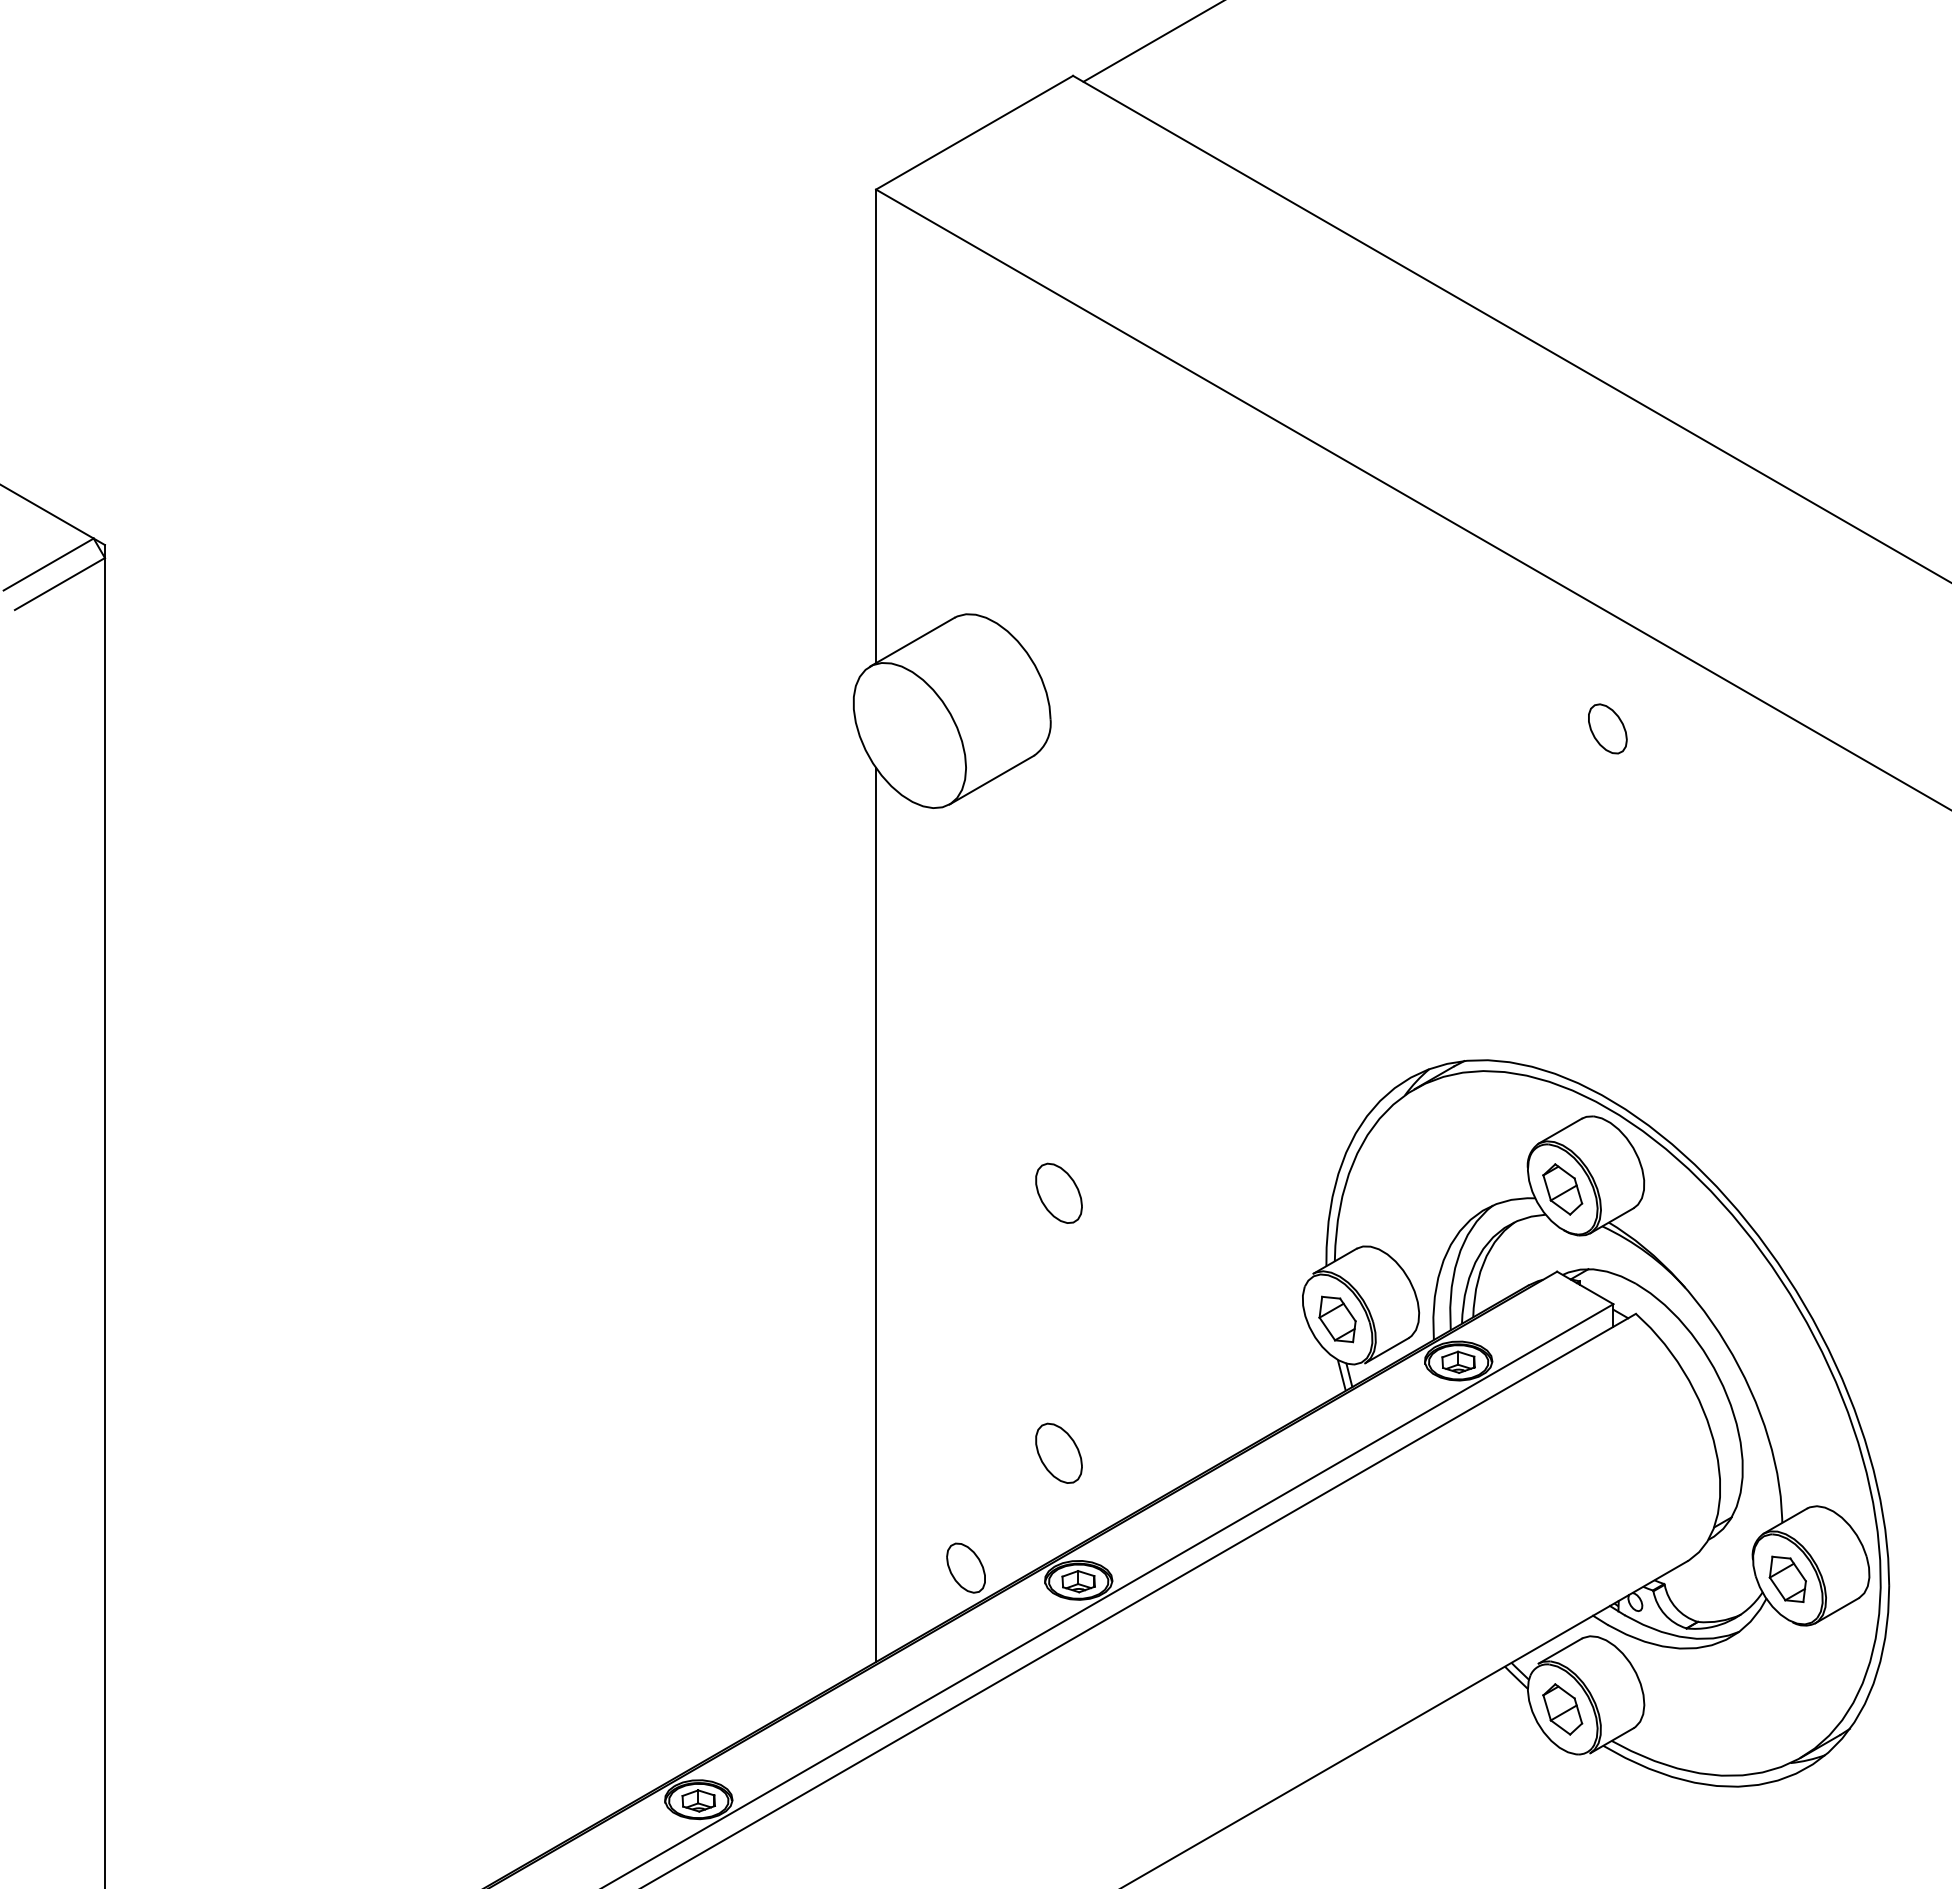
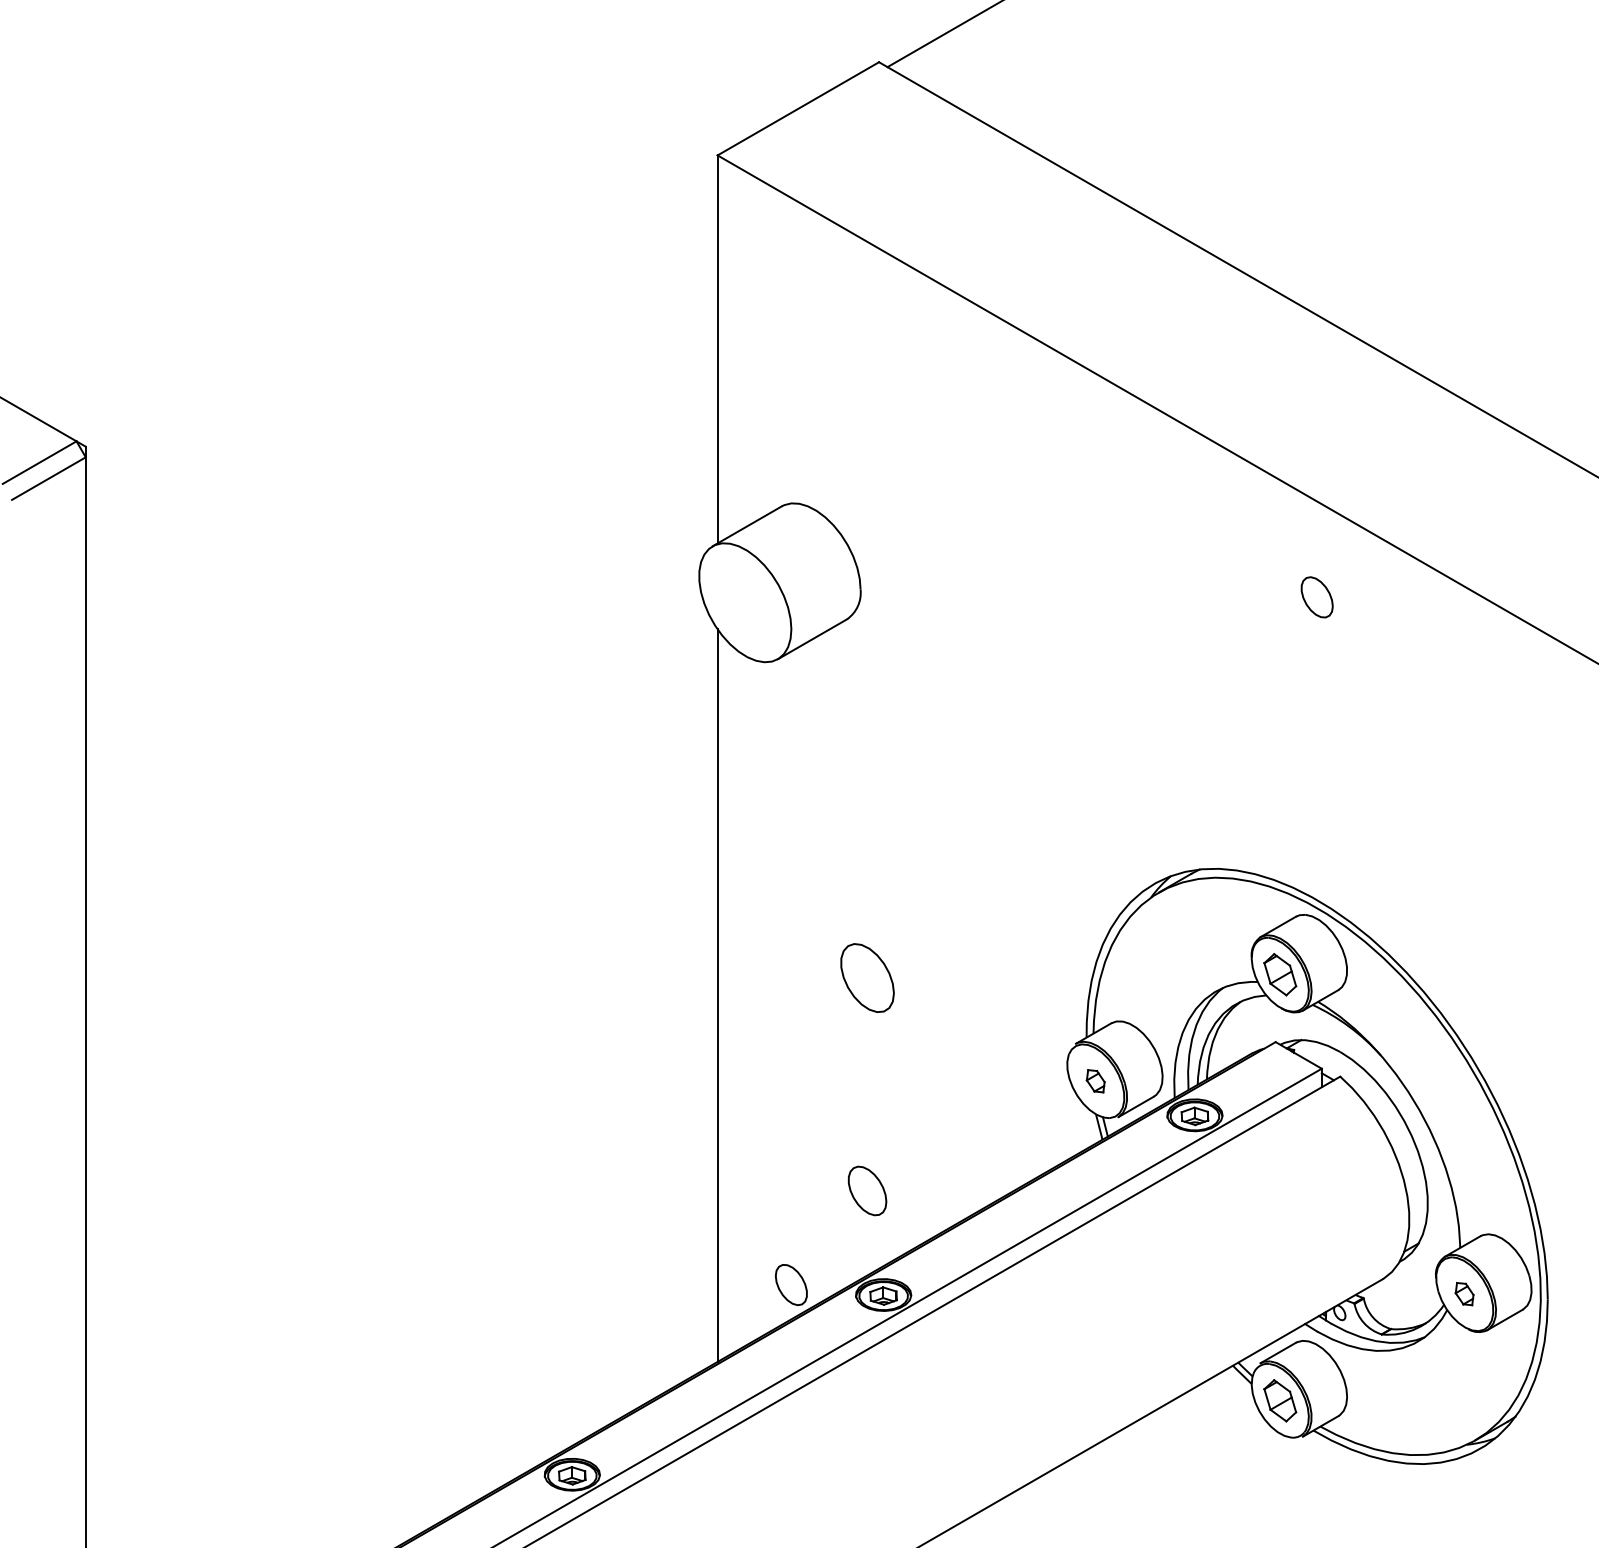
part: (1058, 1192) -> (867, 977), size x1.4
part: (1337, 1319) -> (1095, 1081), size x0.6
part: (1787, 1578) -> (1464, 1293), size x0.6

